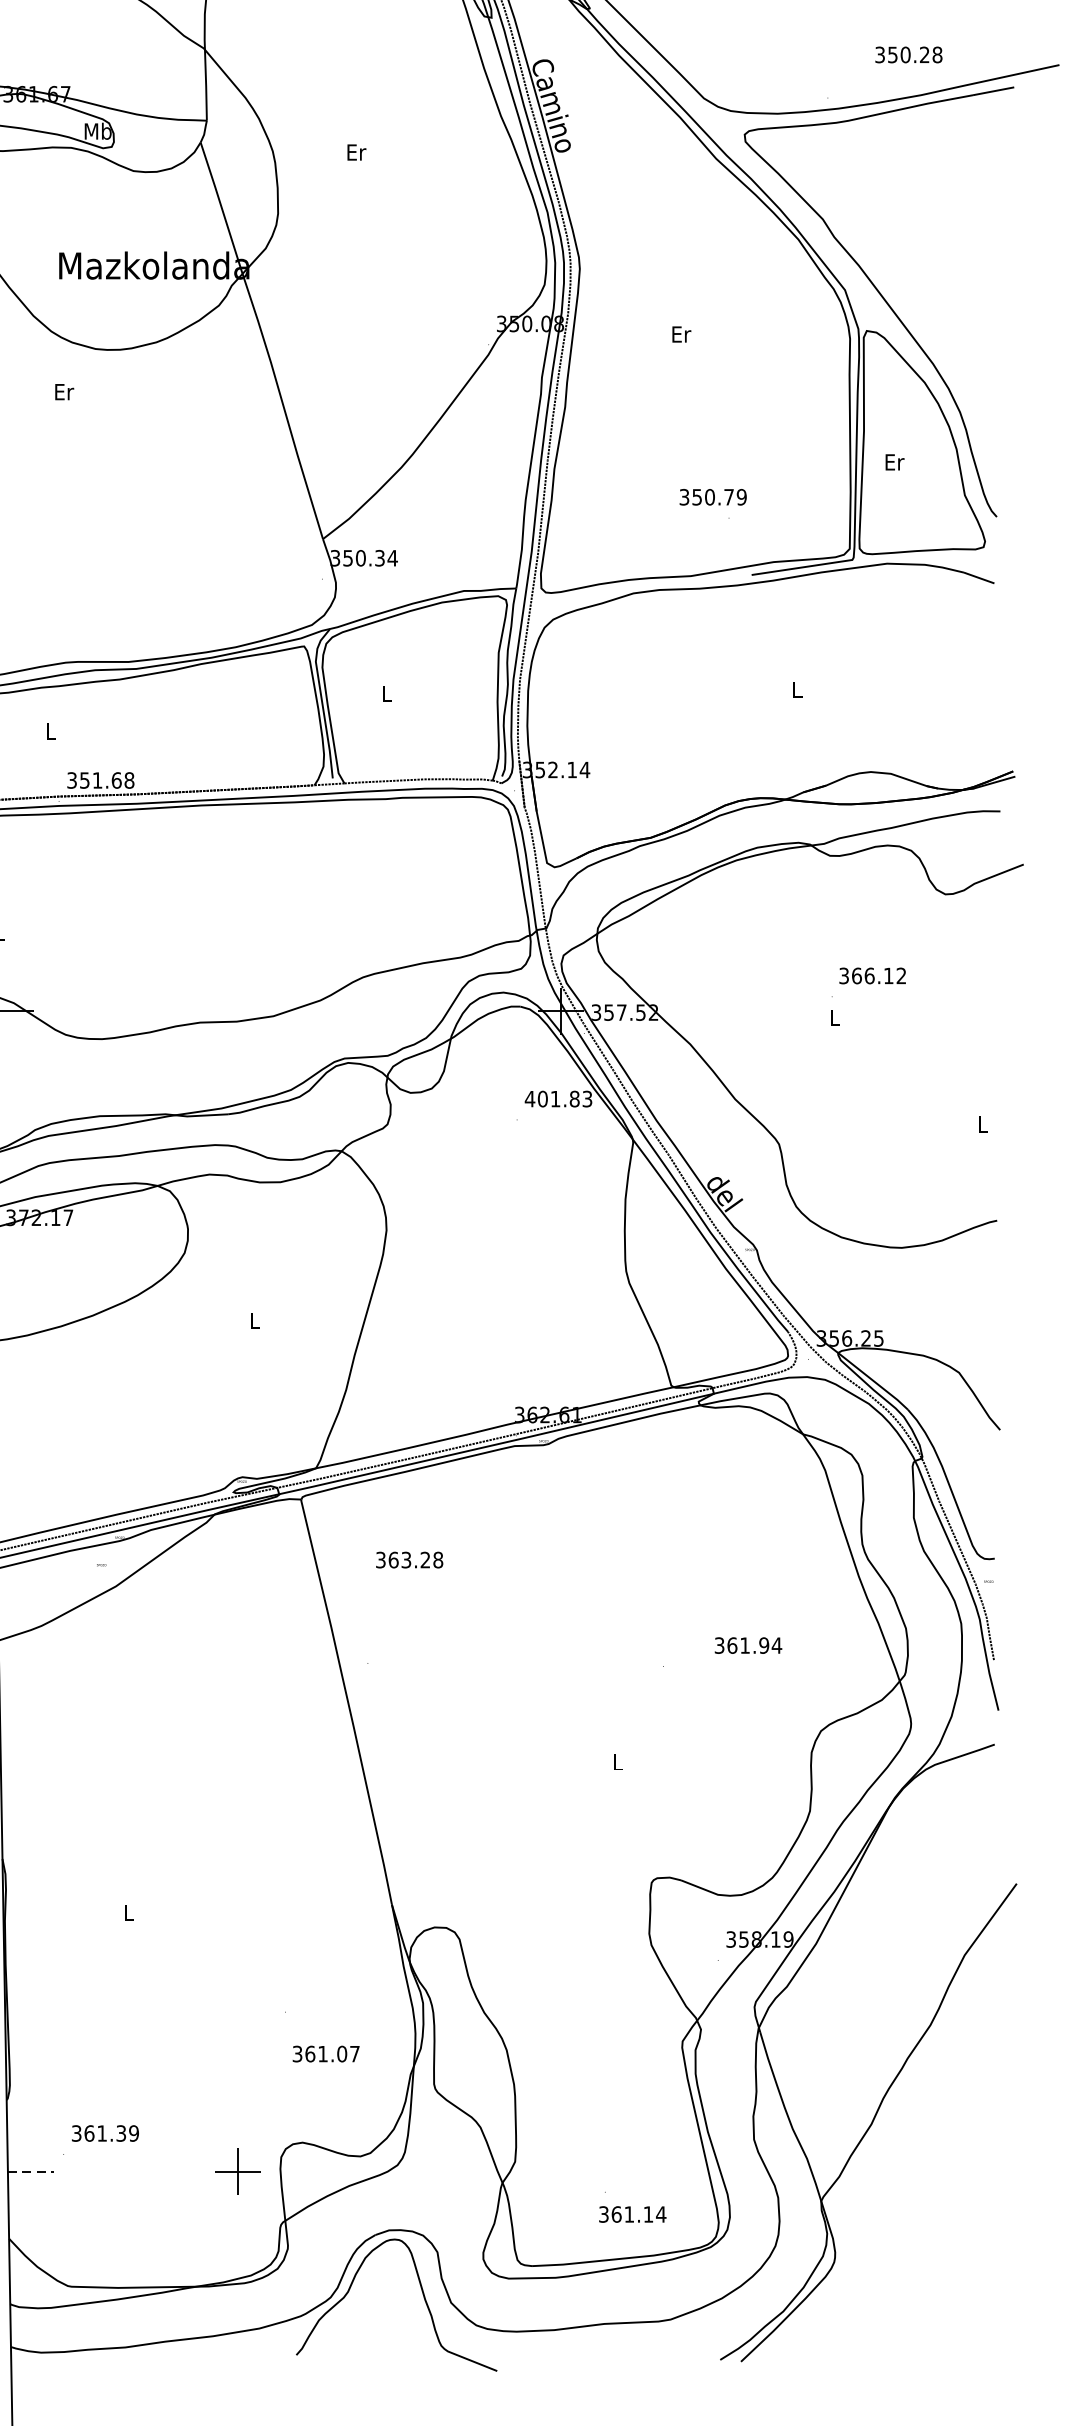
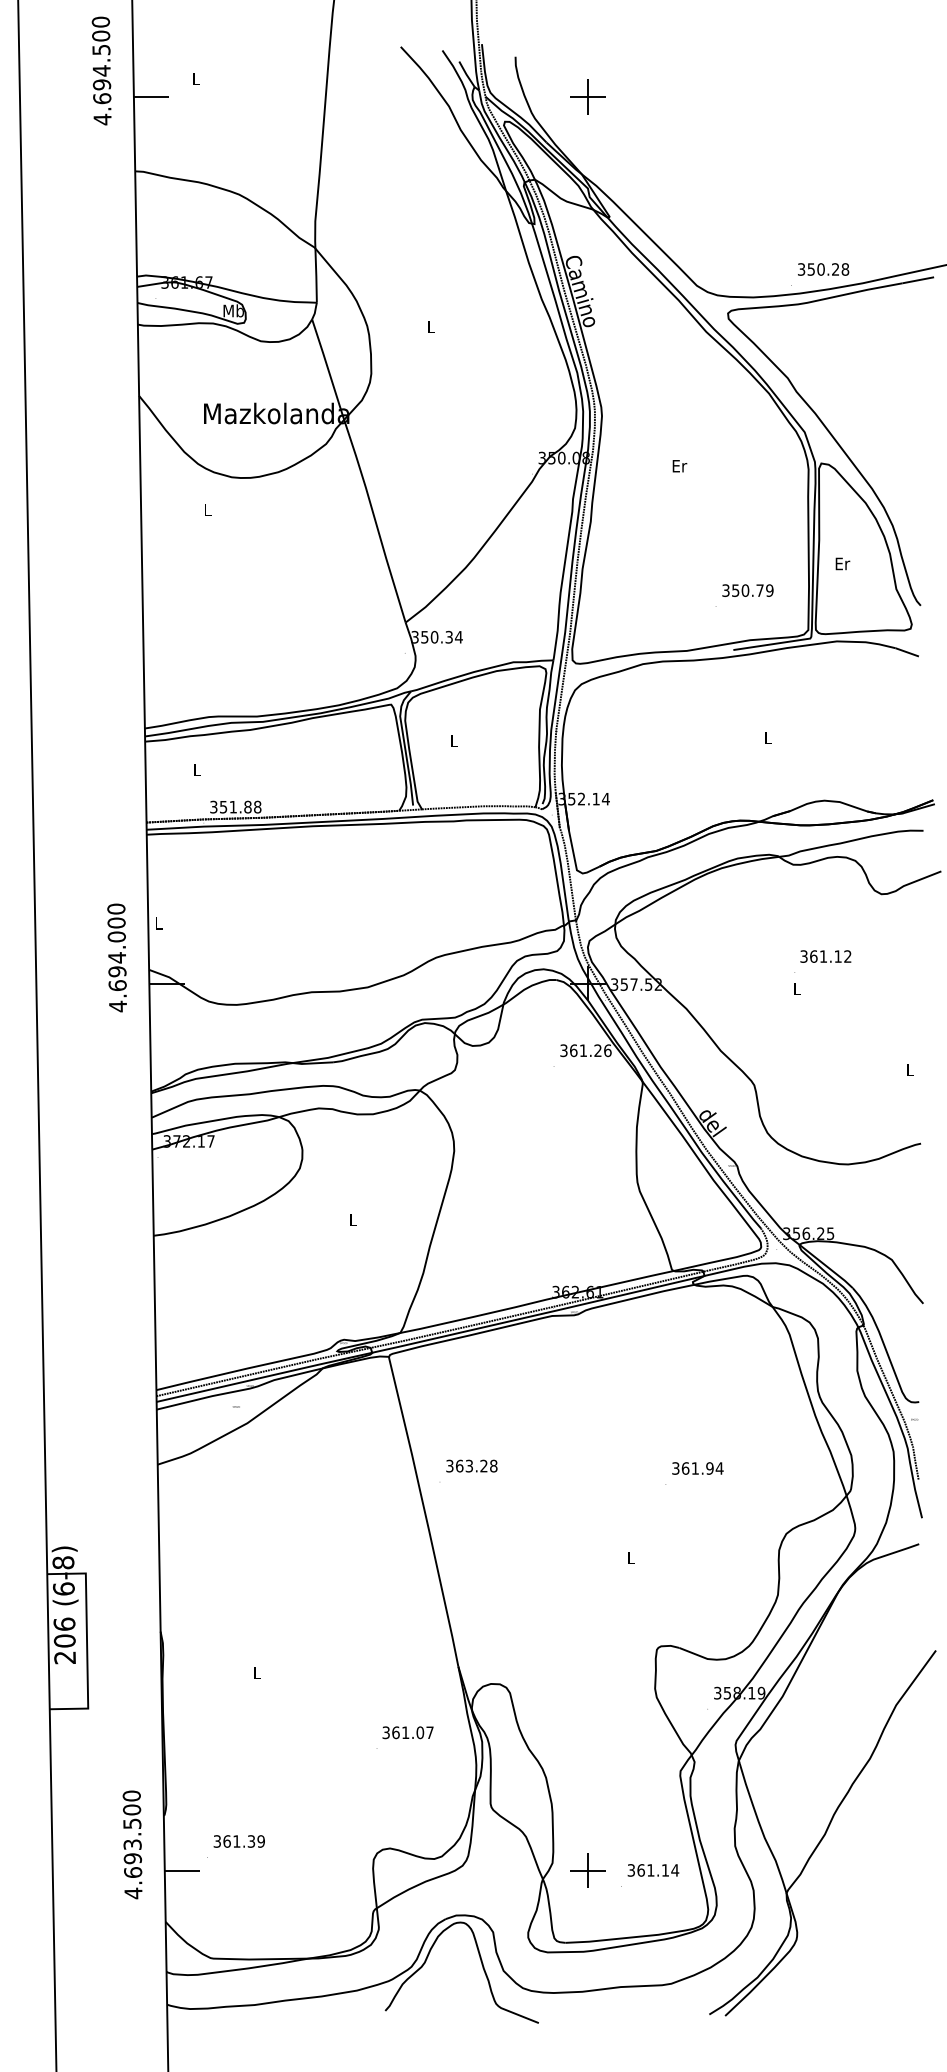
text: (908, 54) -> (823, 269), moved
text: (356, 151) -> (431, 326), Er -> L
text: (65, 392) -> (208, 510), Er -> L
text: (712, 497) -> (747, 590), moved
text: (116, 779) -> (247, 806), 351.68 -> 351.88
text: (869, 975) -> (823, 956), 366.12 -> 361.12
text: (558, 1098) -> (585, 1050), 401.83 -> 361.26
text: (409, 1559) -> (471, 1465), moved
text: (747, 1645) -> (697, 1468), moved
text: (325, 2053) -> (407, 1732), moved
line: (31, 2171) -> (182, 1870), dashed -> solid
part: (237, 2171) -> (587, 1870), moved
text: (632, 2214) -> (653, 1870), moved

